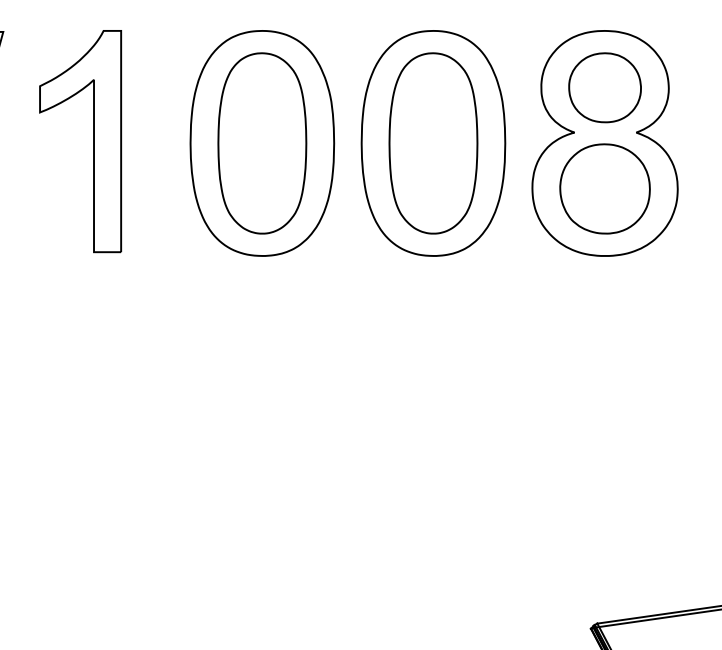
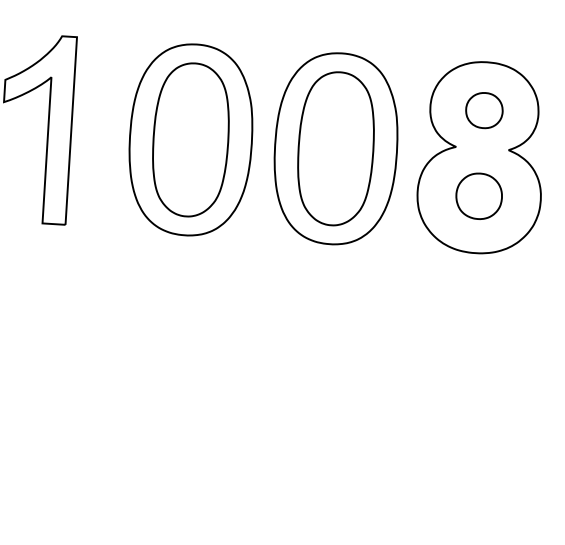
part: (604, 87) -> (483, 110), size x0.6
part: (604, 188) -> (478, 195), size x0.6

